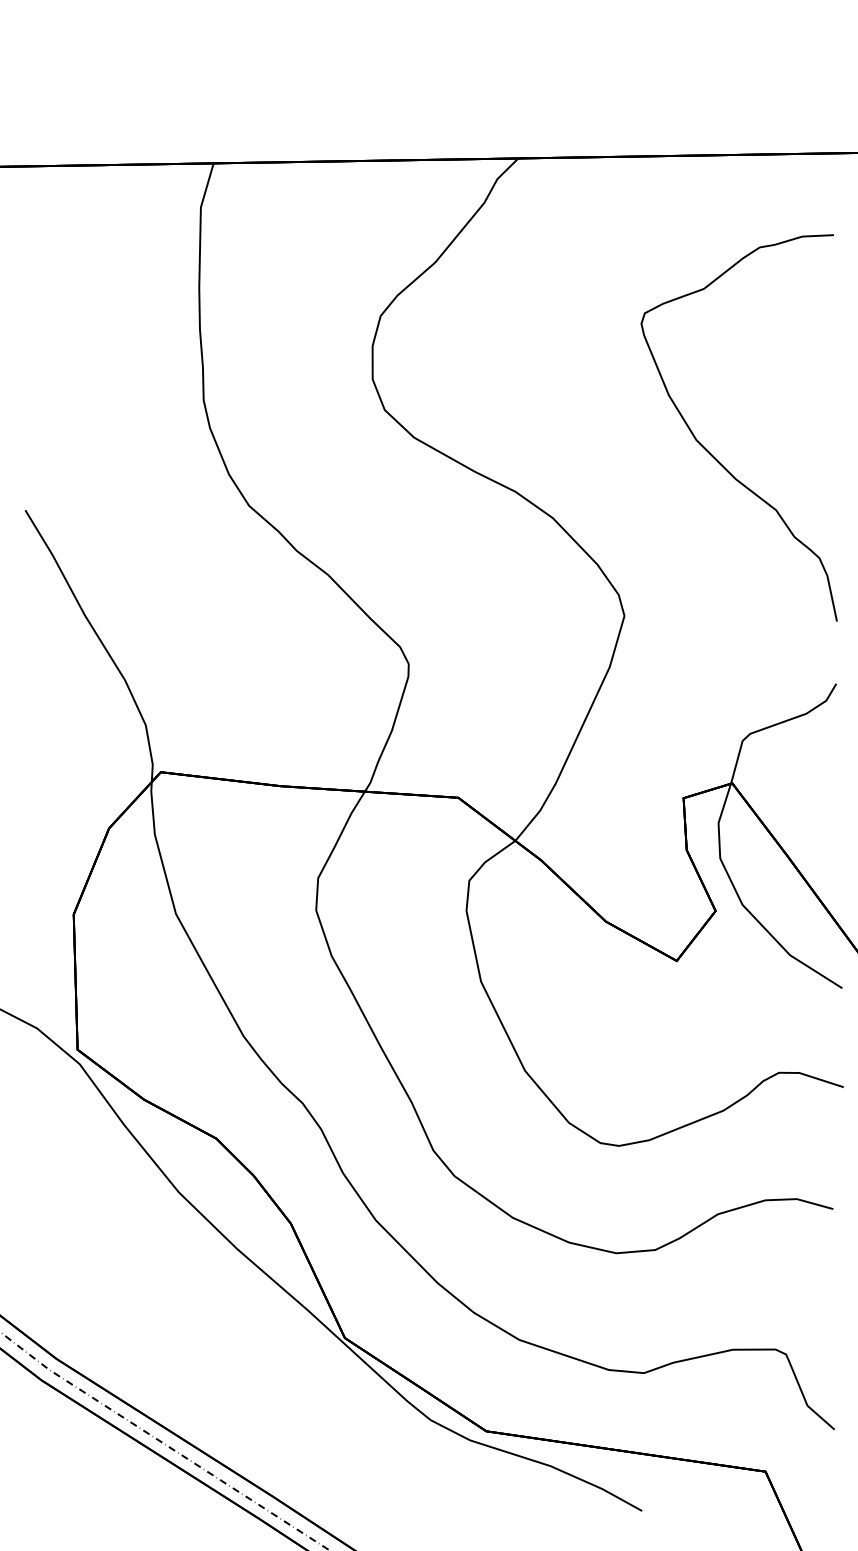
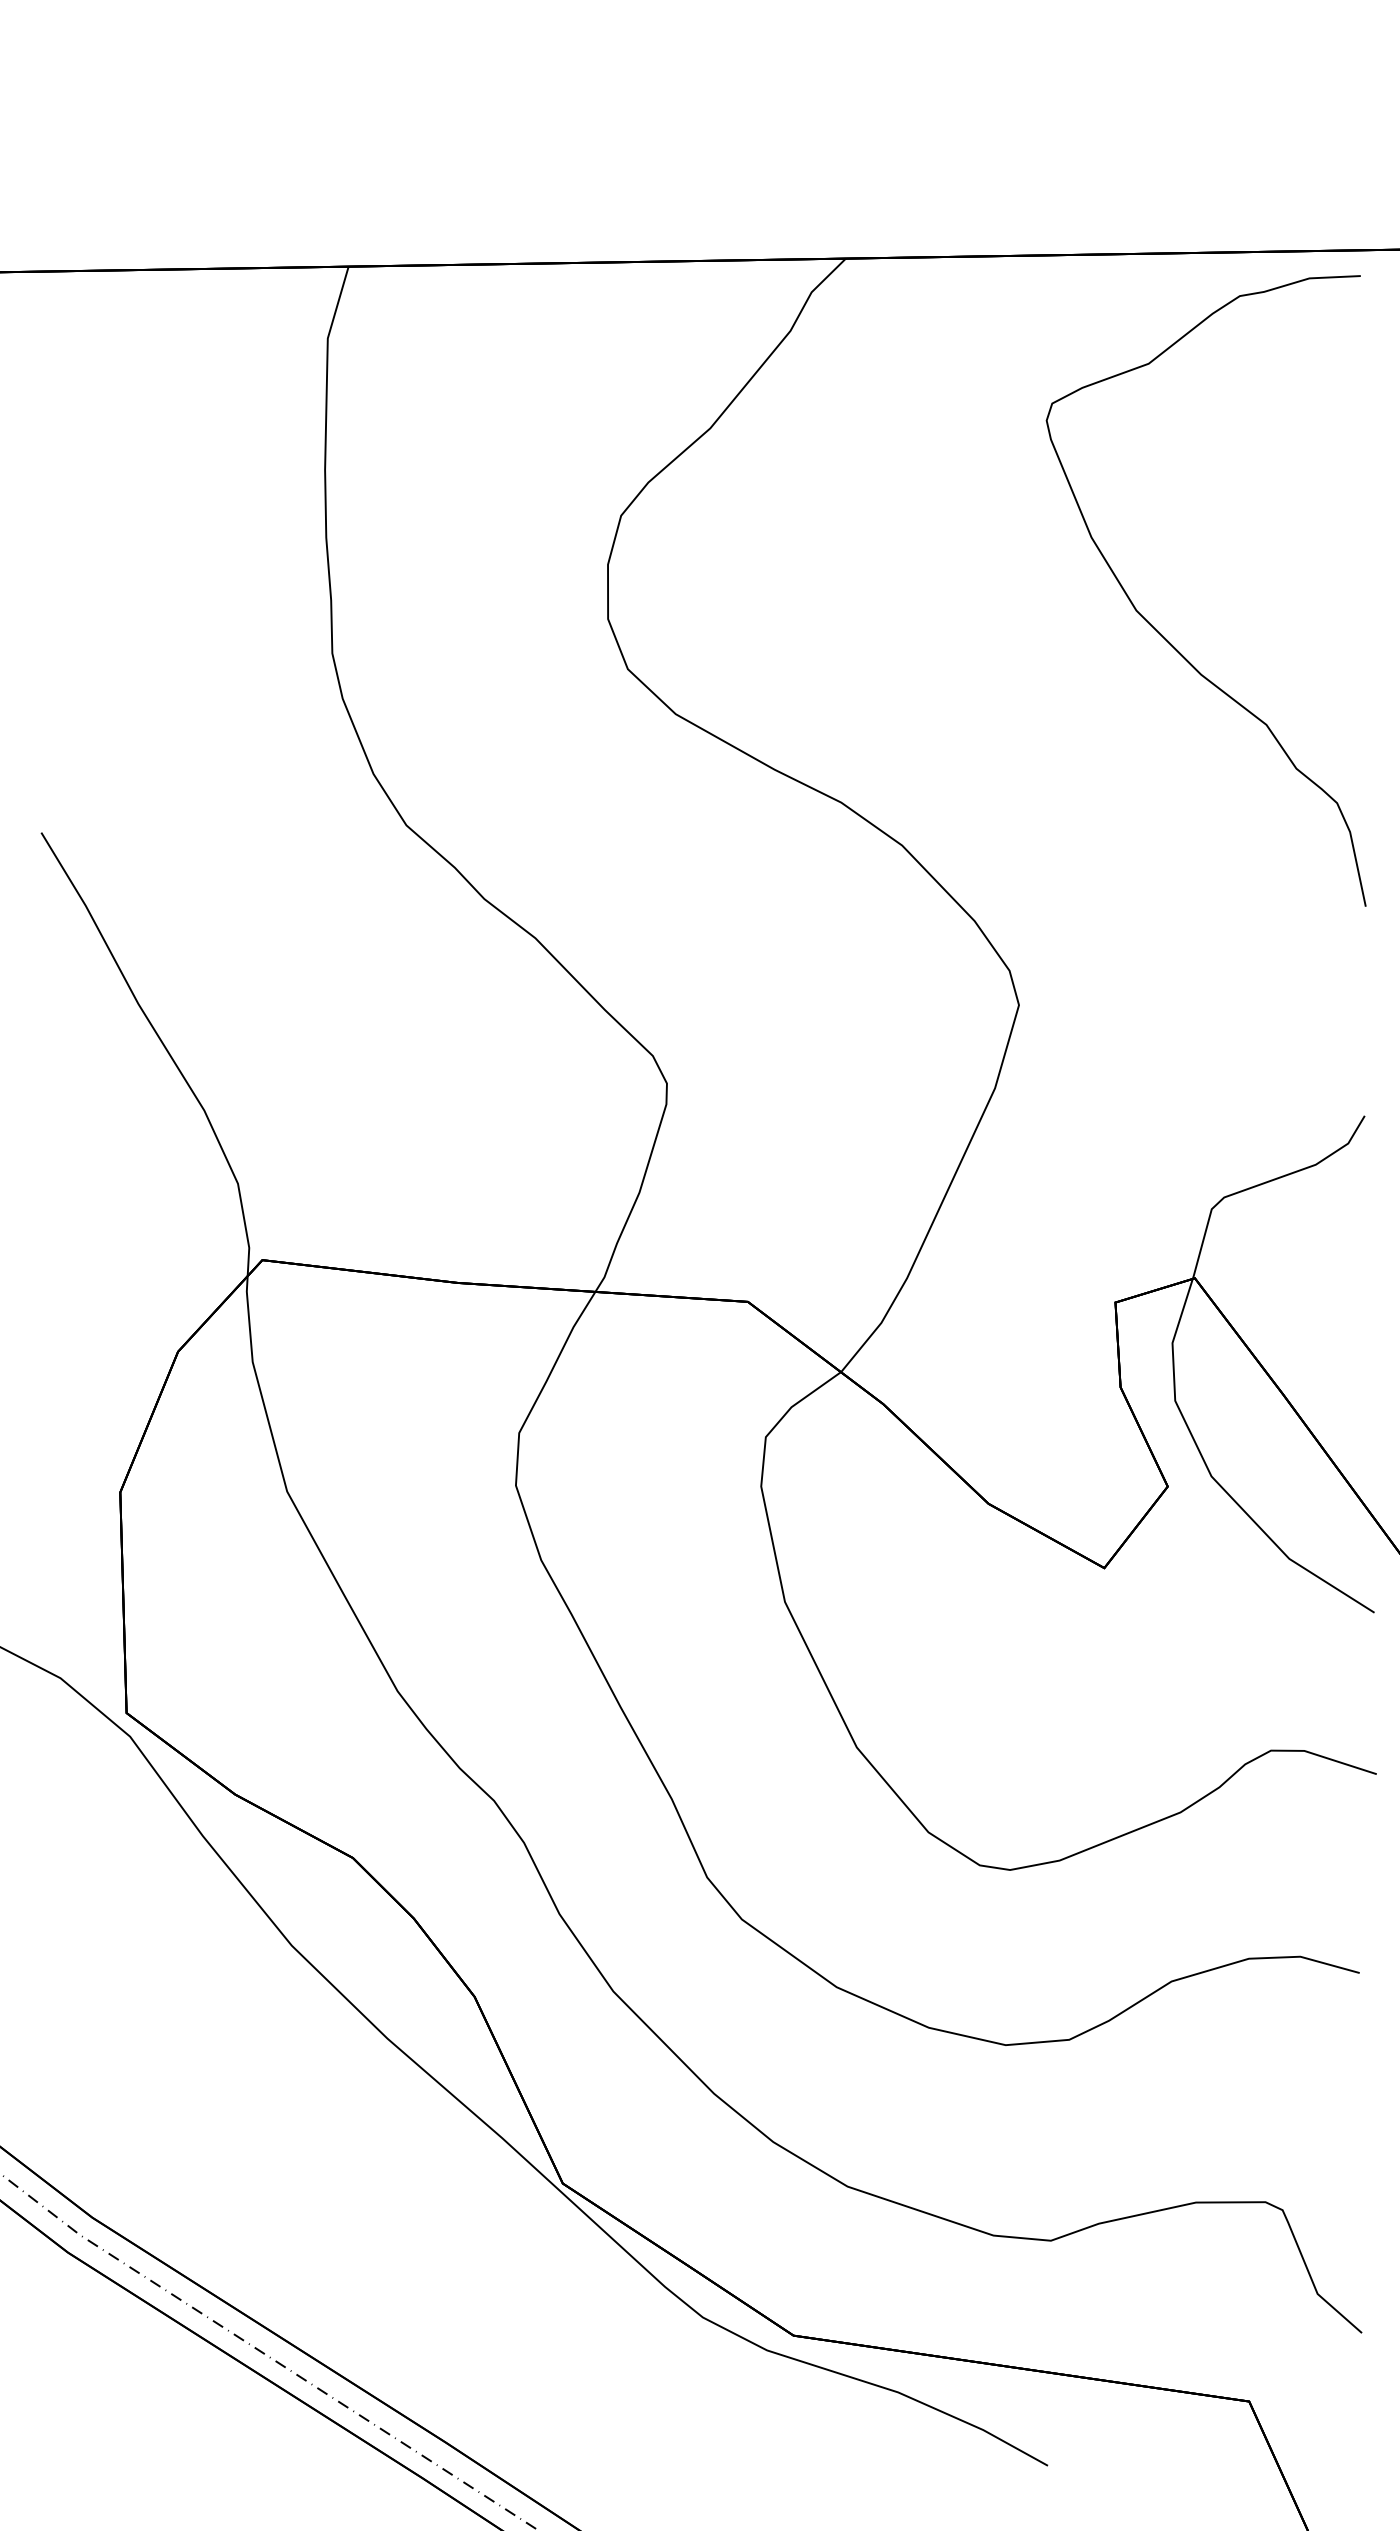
curve: (711, 453) -> (1160, 632), moved

